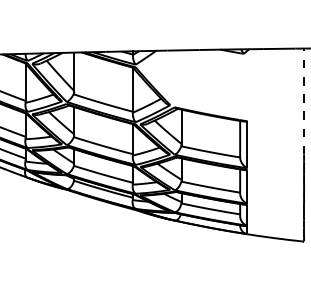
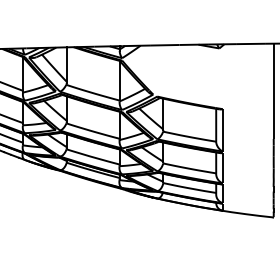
line: (304, 101) -> (274, 91), dashed -> solid

